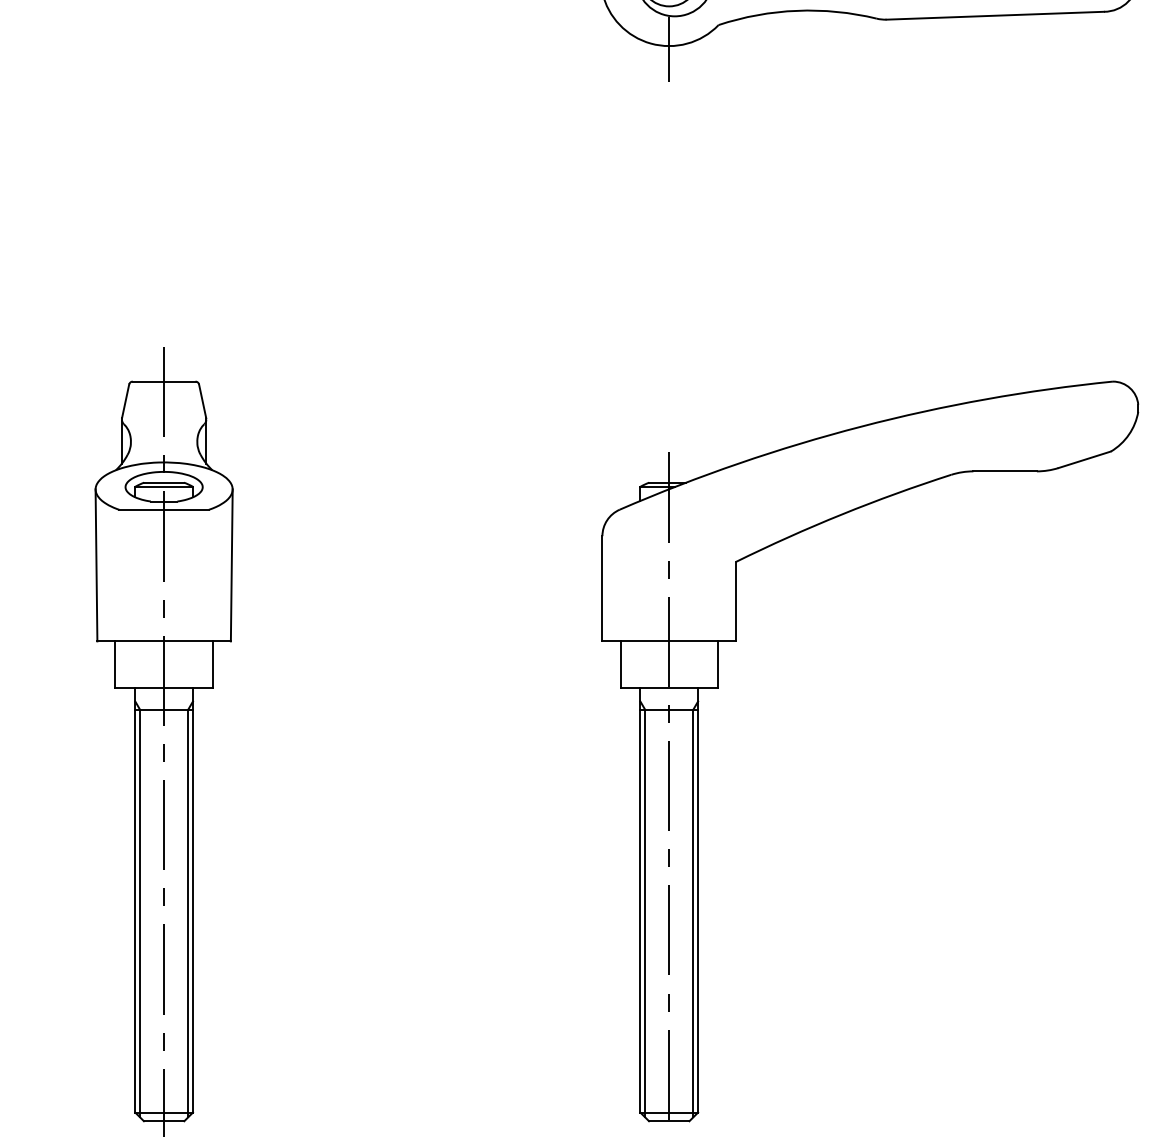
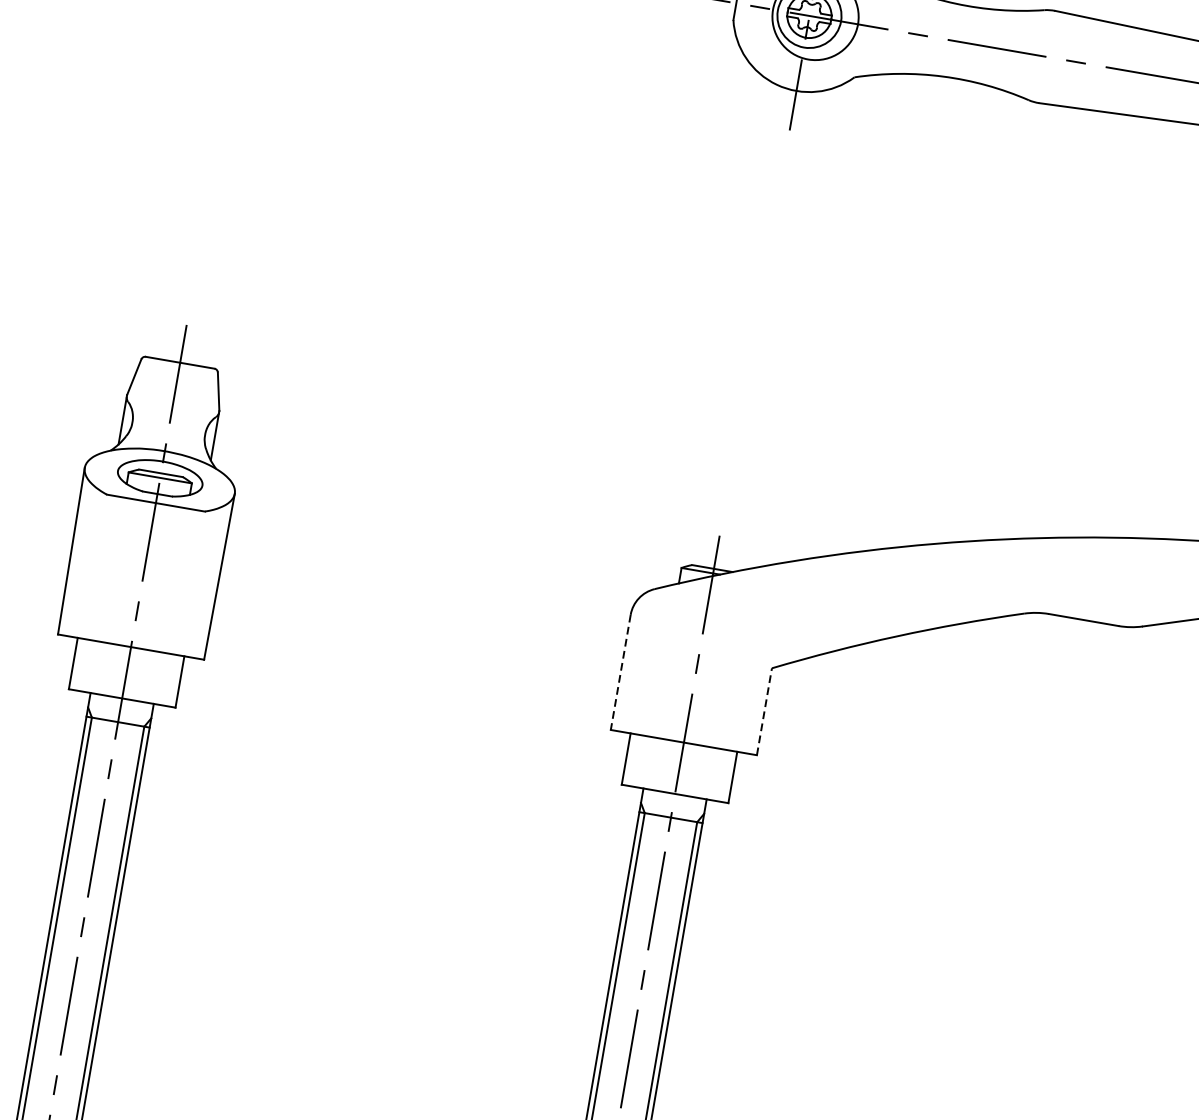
line: (602, 588) -> (620, 672), solid -> dashed
line: (735, 601) -> (764, 711), solid -> dashed

